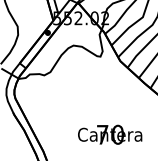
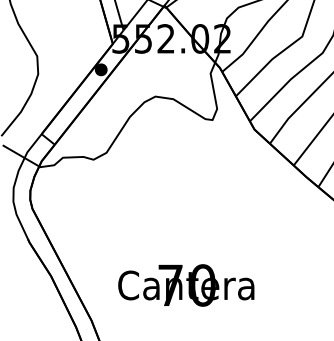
text: (110, 134) -> (187, 284), moved

